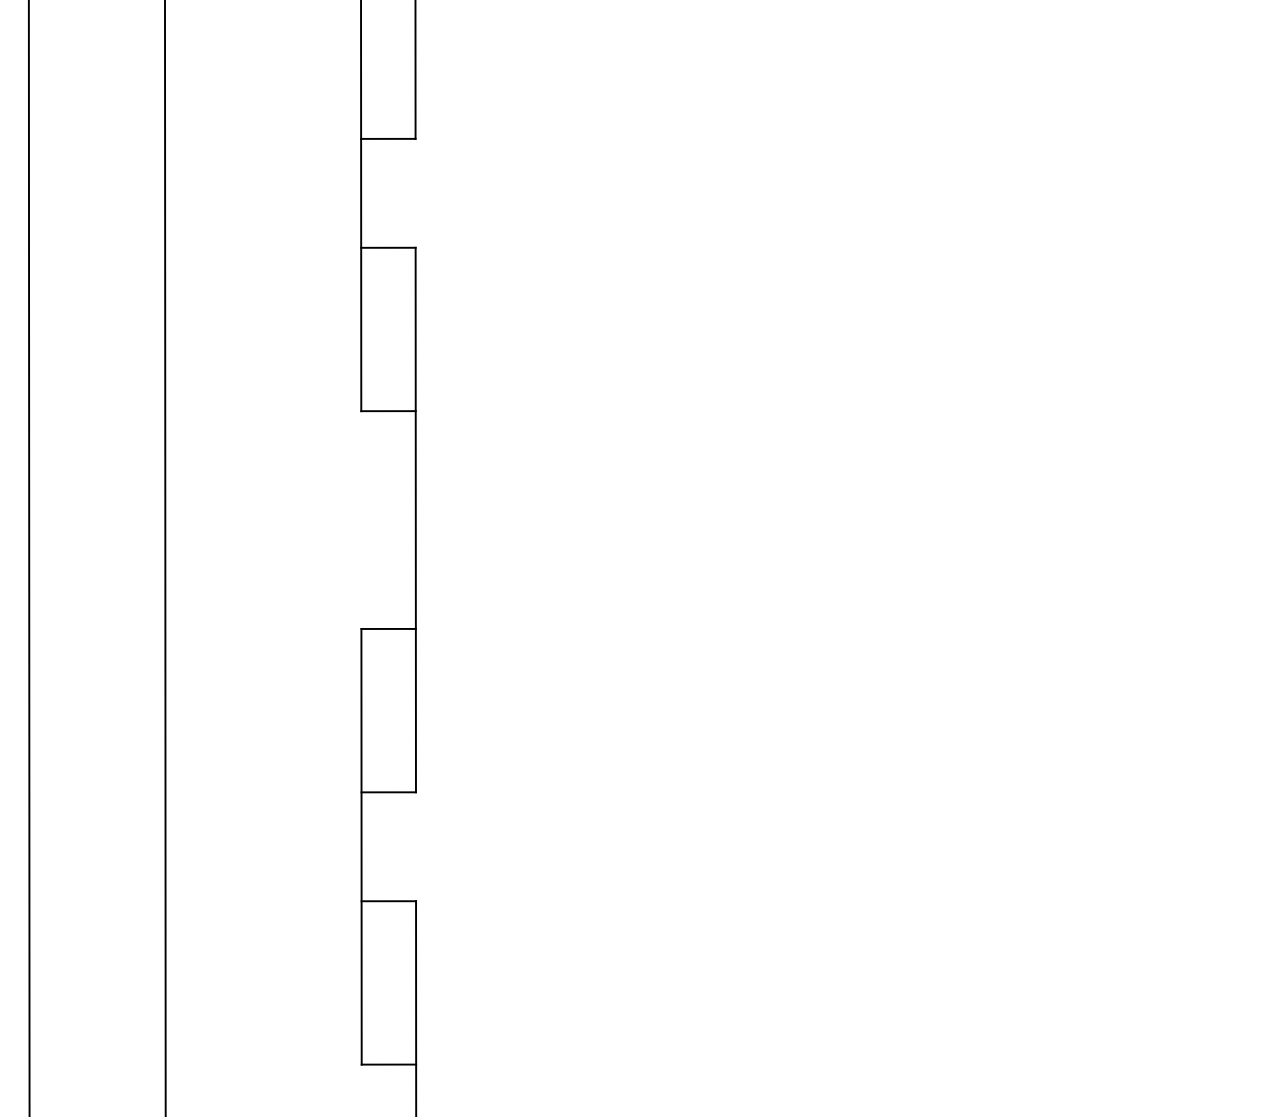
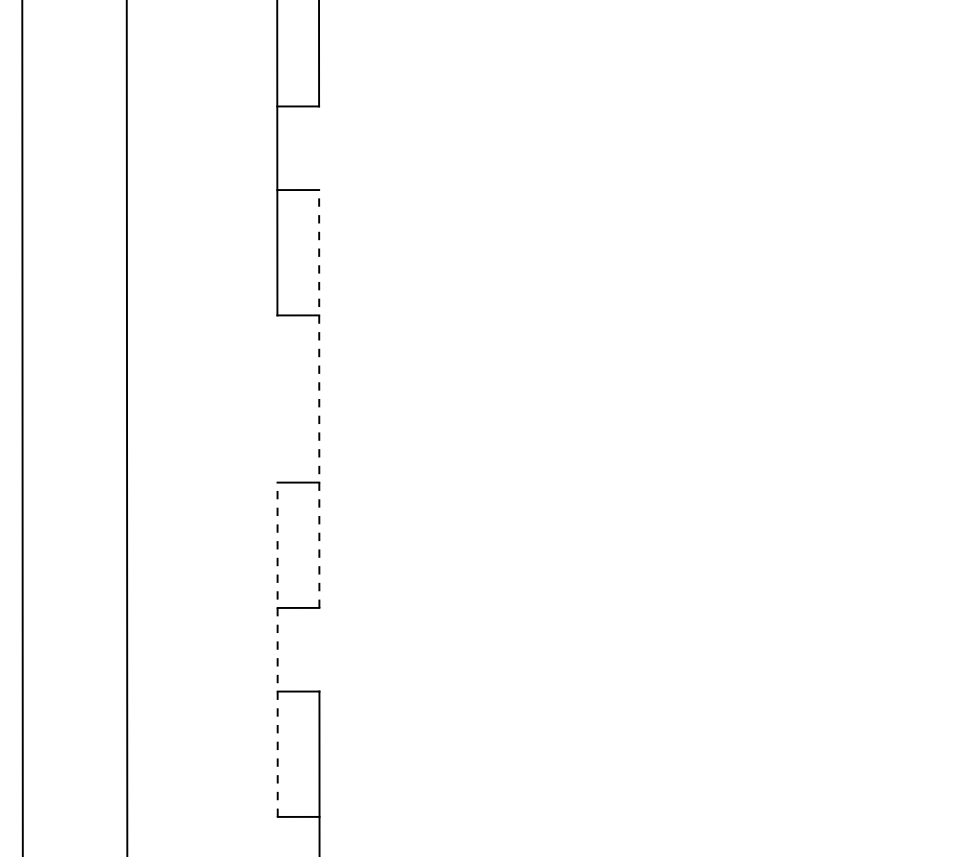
line: (415, 519) -> (319, 398), solid -> dashed
line: (361, 846) -> (277, 649), solid -> dashed

